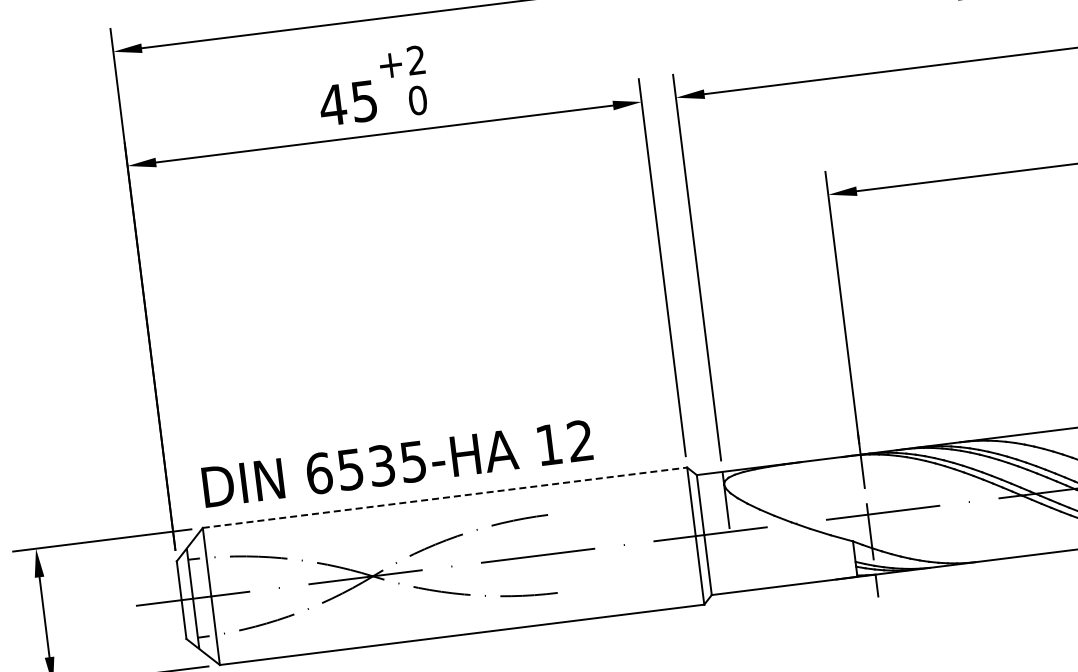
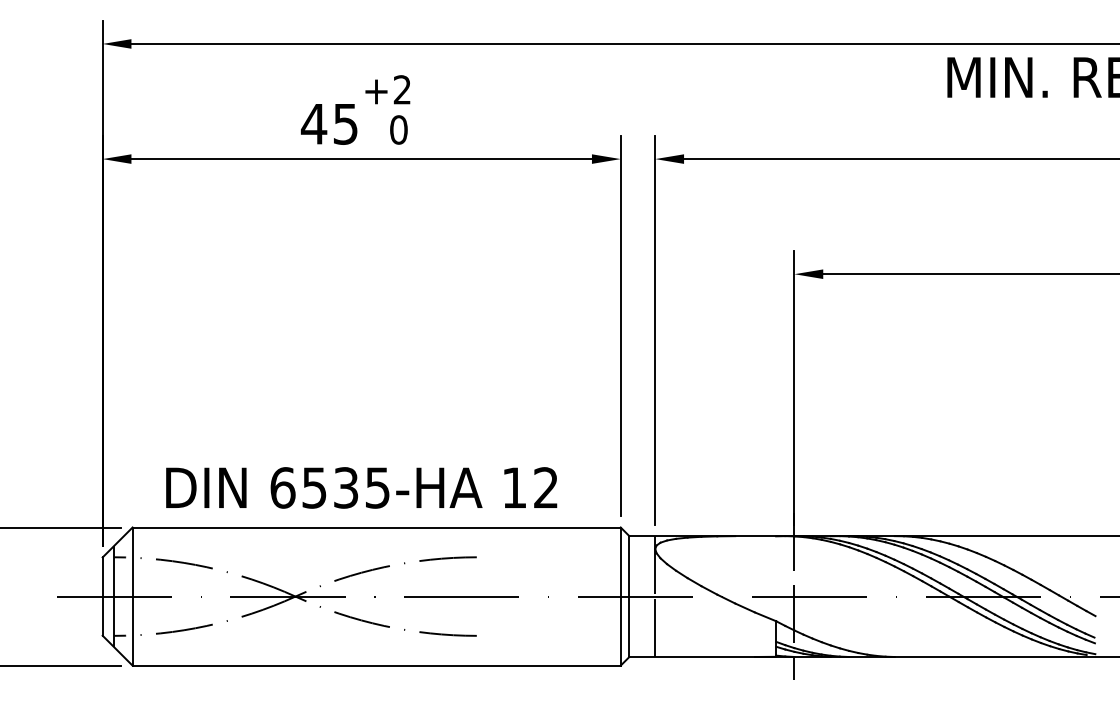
text: (397, 463) -> (361, 487), moved
line: (445, 497) -> (377, 527), dashed -> solid
line: (733, 561) -> (655, 626), added

